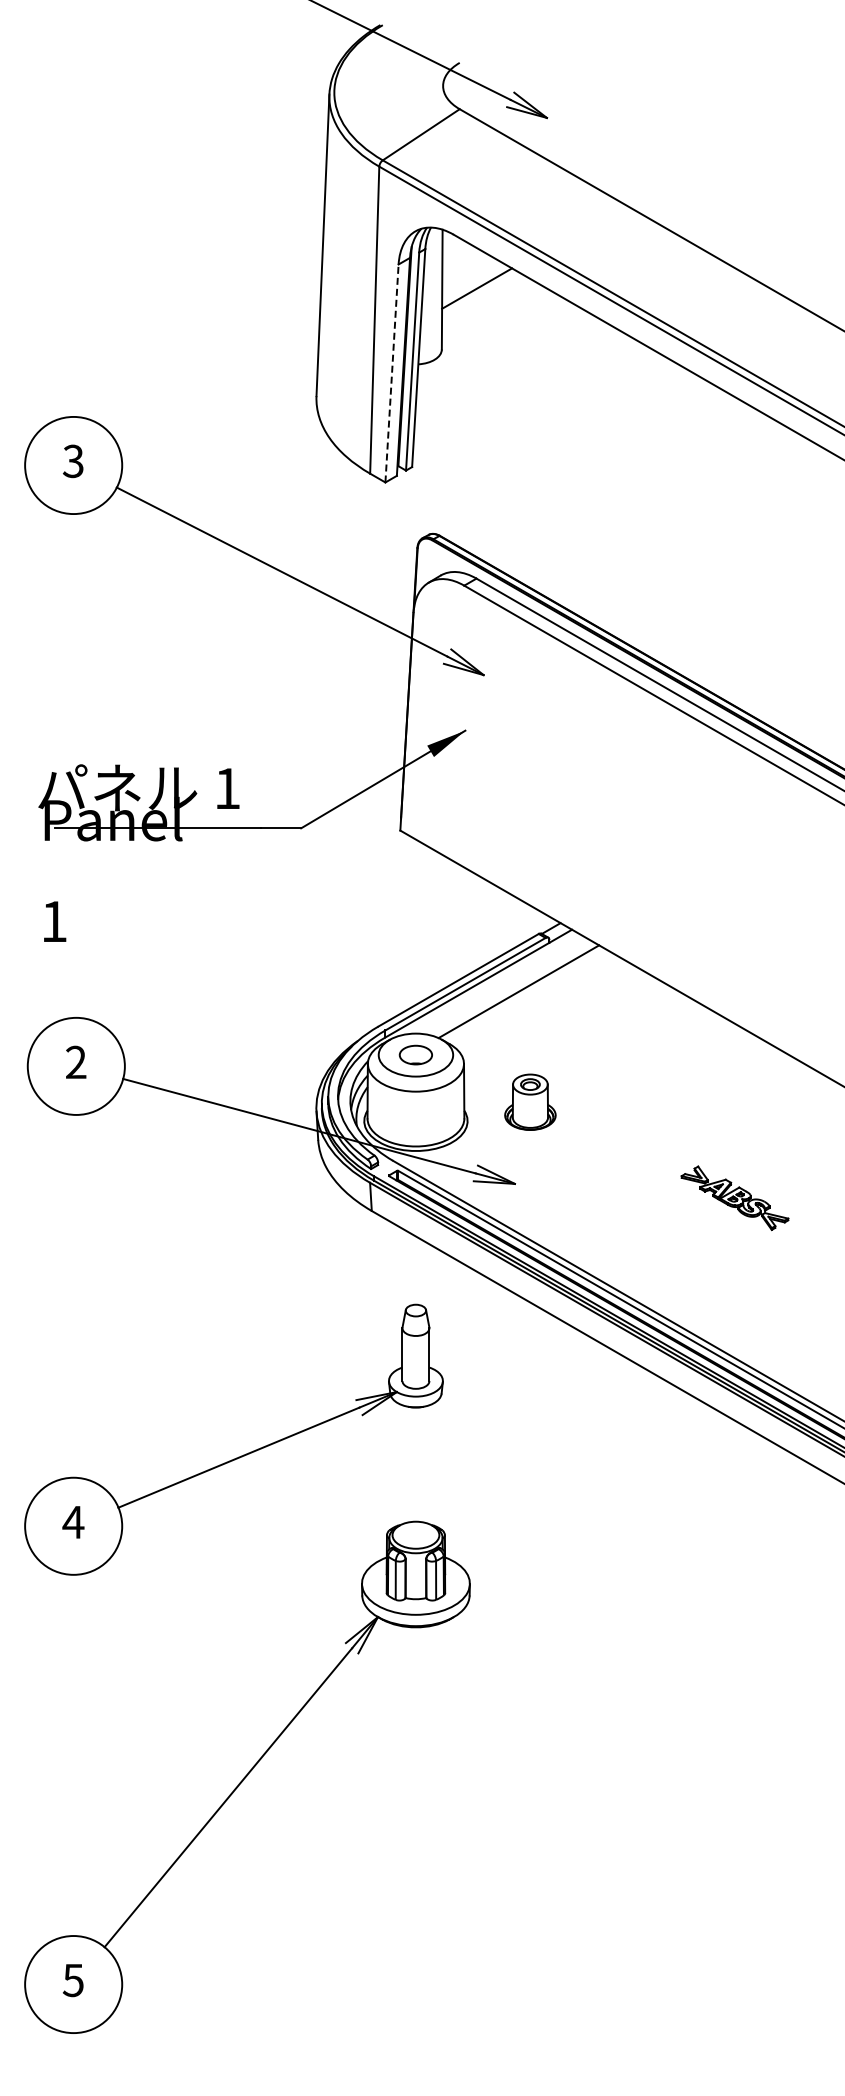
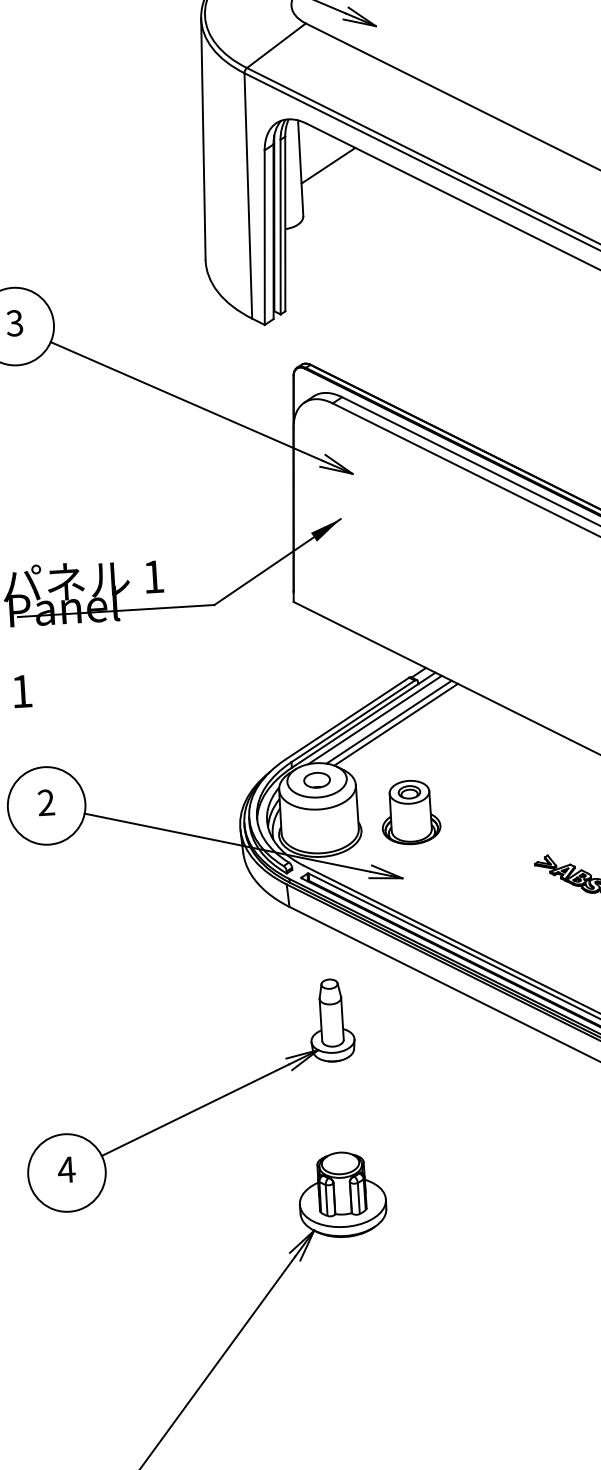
line: (392, 372) -> (265, 236), dashed -> solid
line: (492, 984) -> (374, 720), added
line: (510, 987) -> (389, 721), added
part: (530, 1101) -> (410, 811), size x1.43

